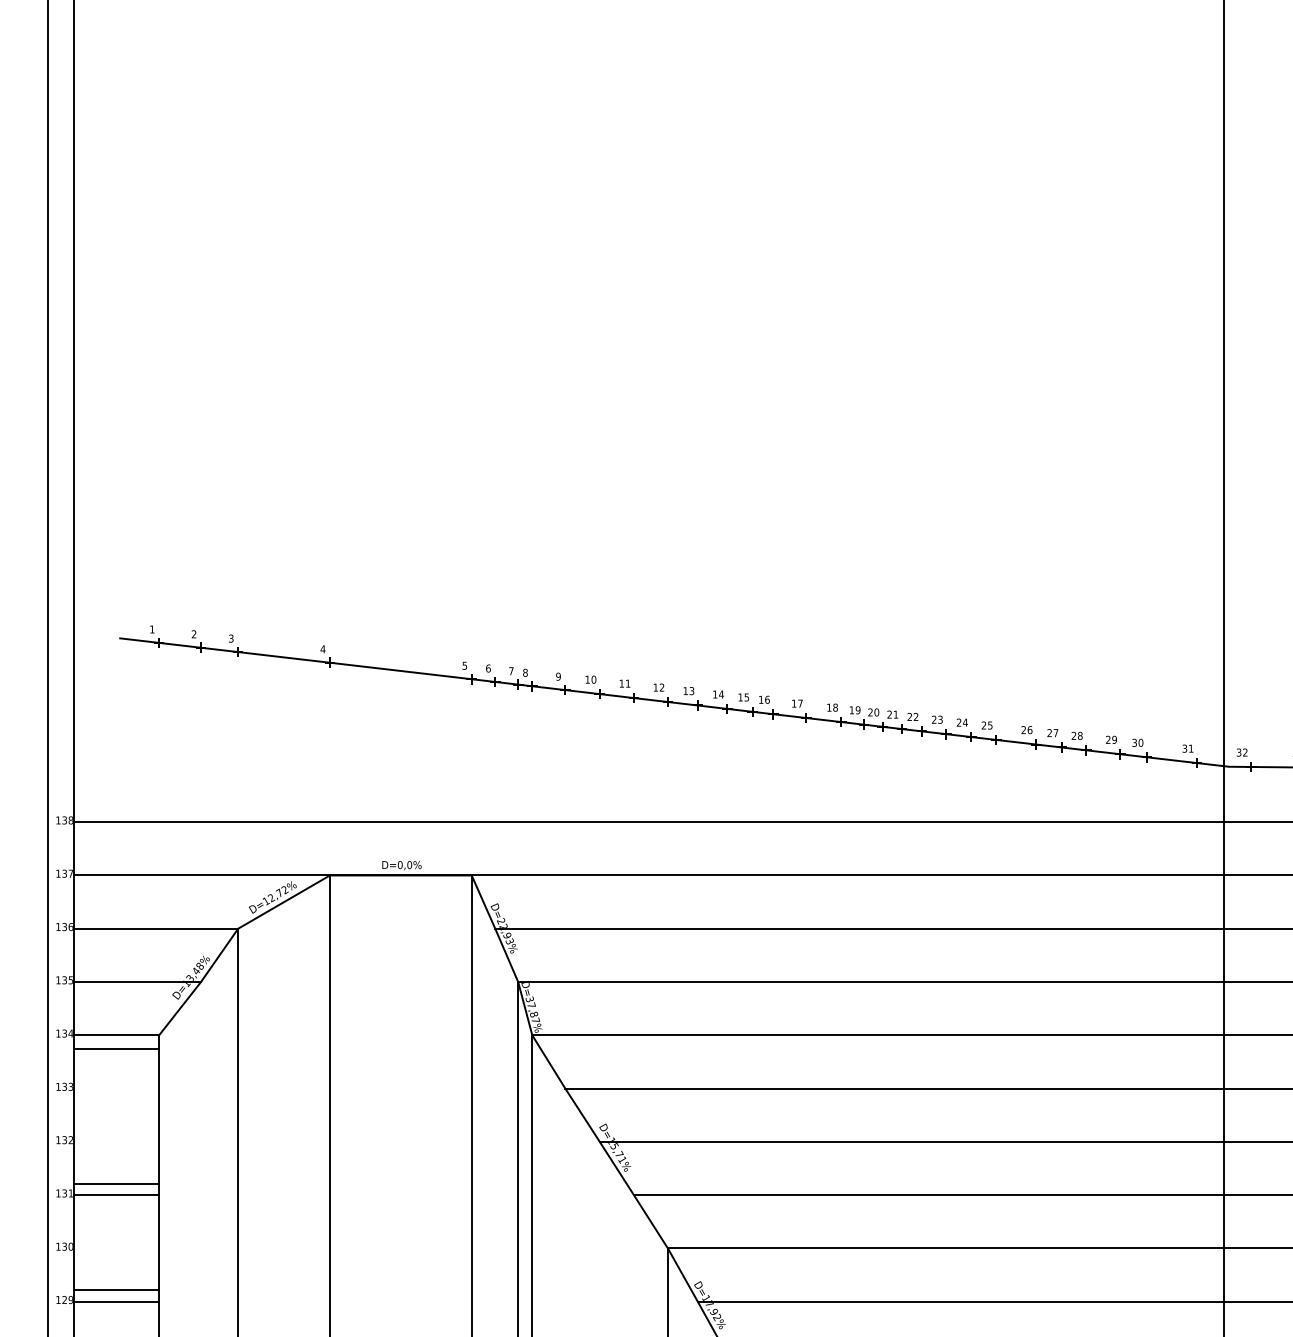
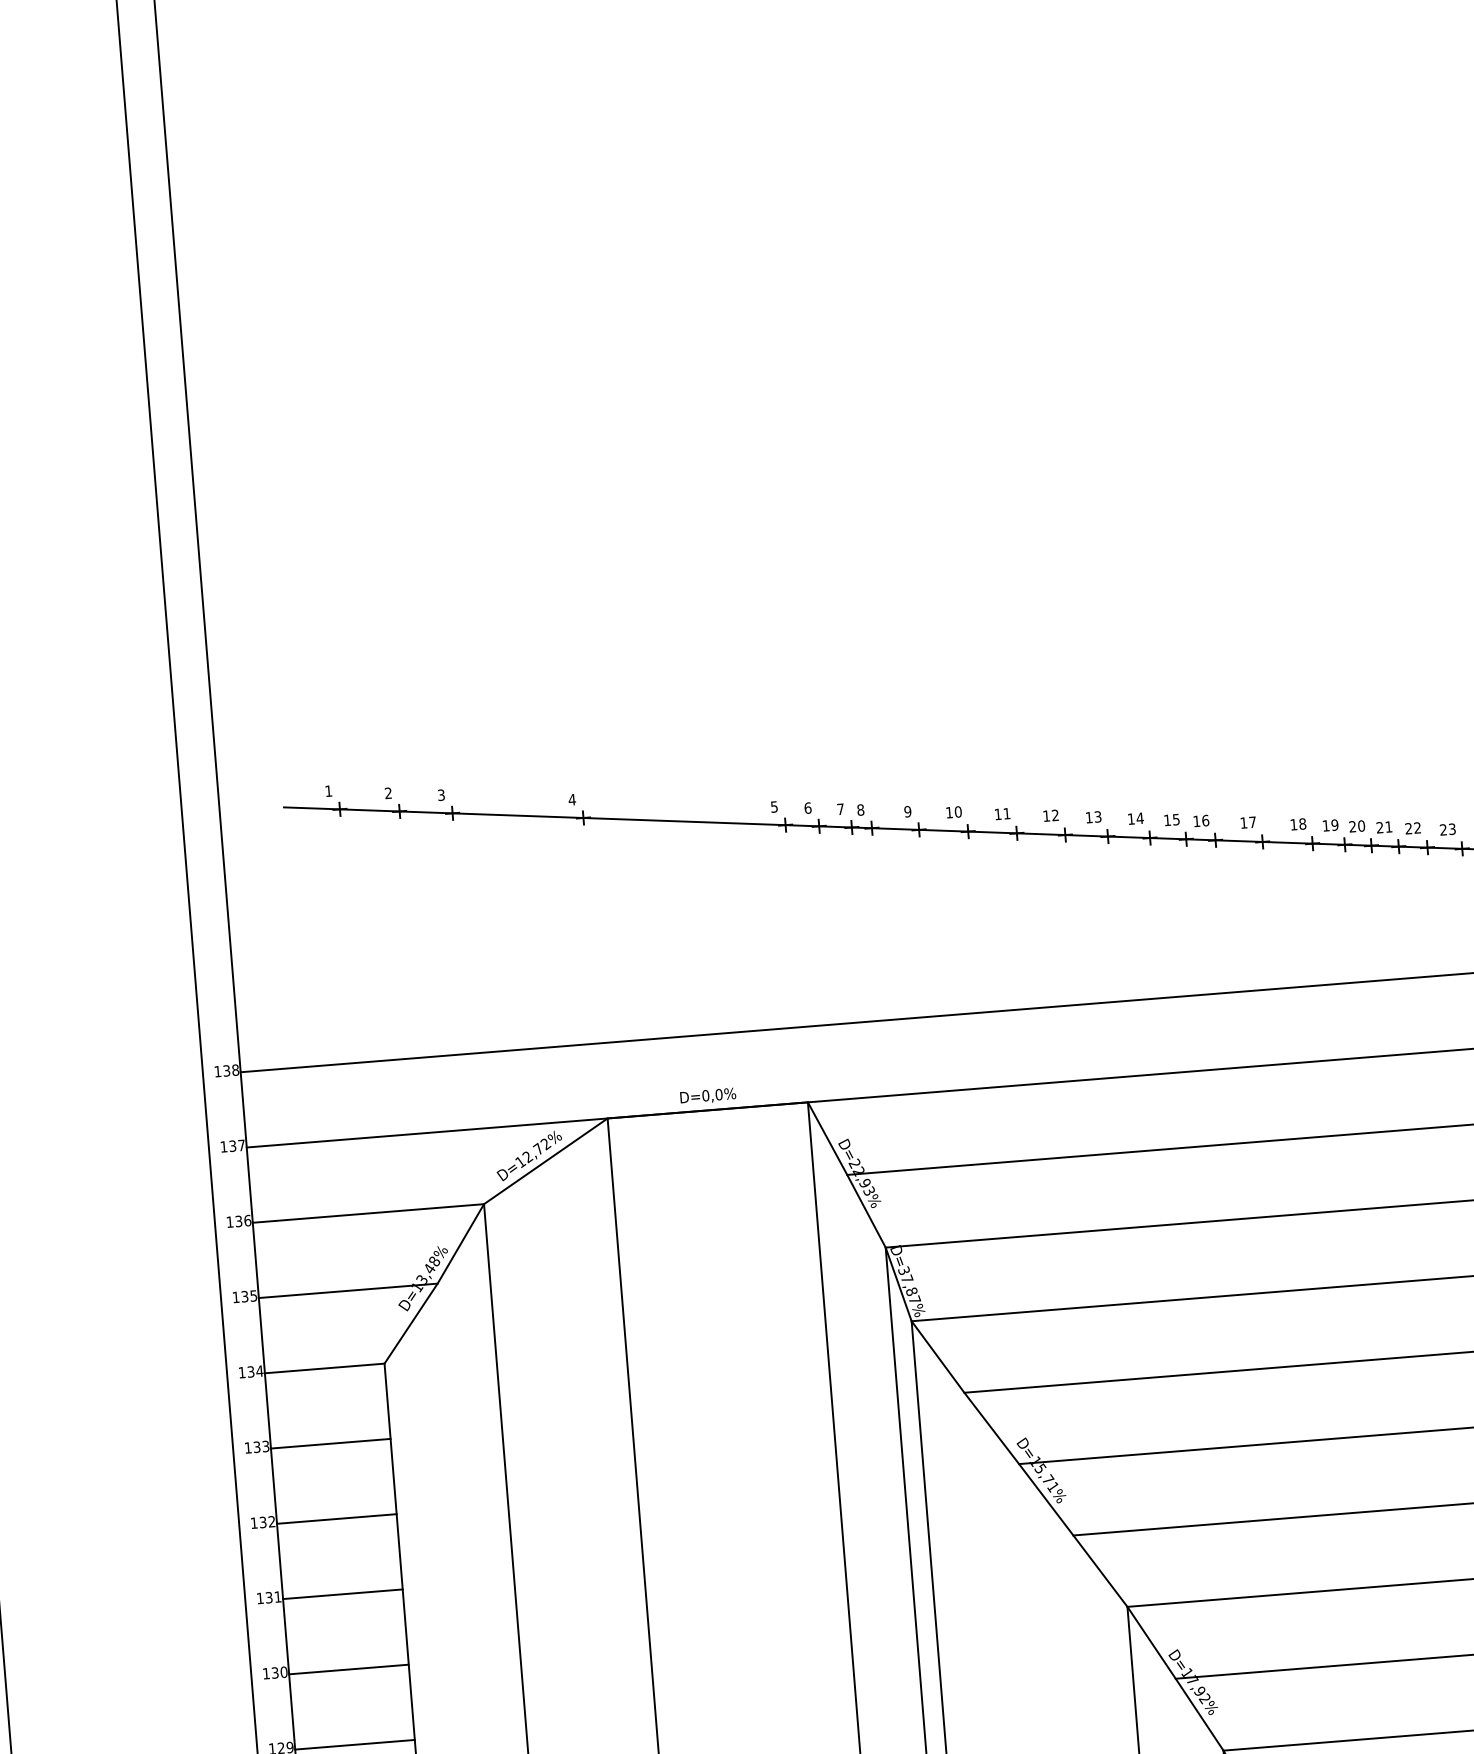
line: (116, 1048) -> (330, 1443), moved
line: (116, 1183) -> (336, 1518), moved
line: (116, 1290) -> (348, 1669), moved

